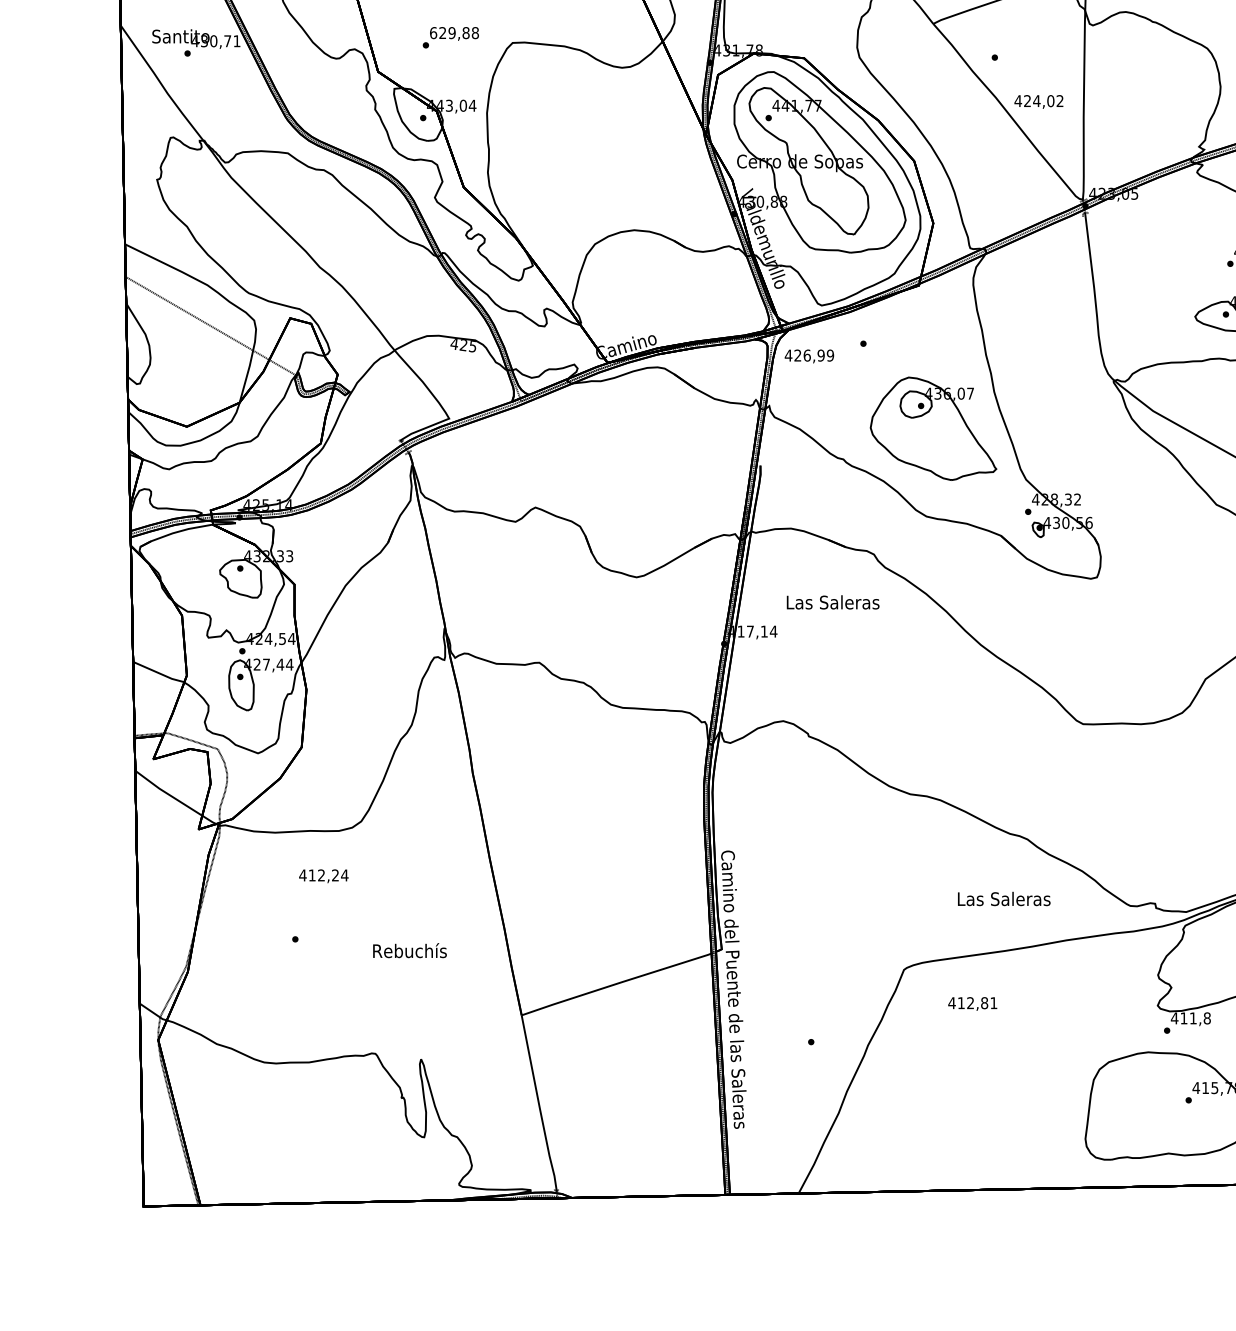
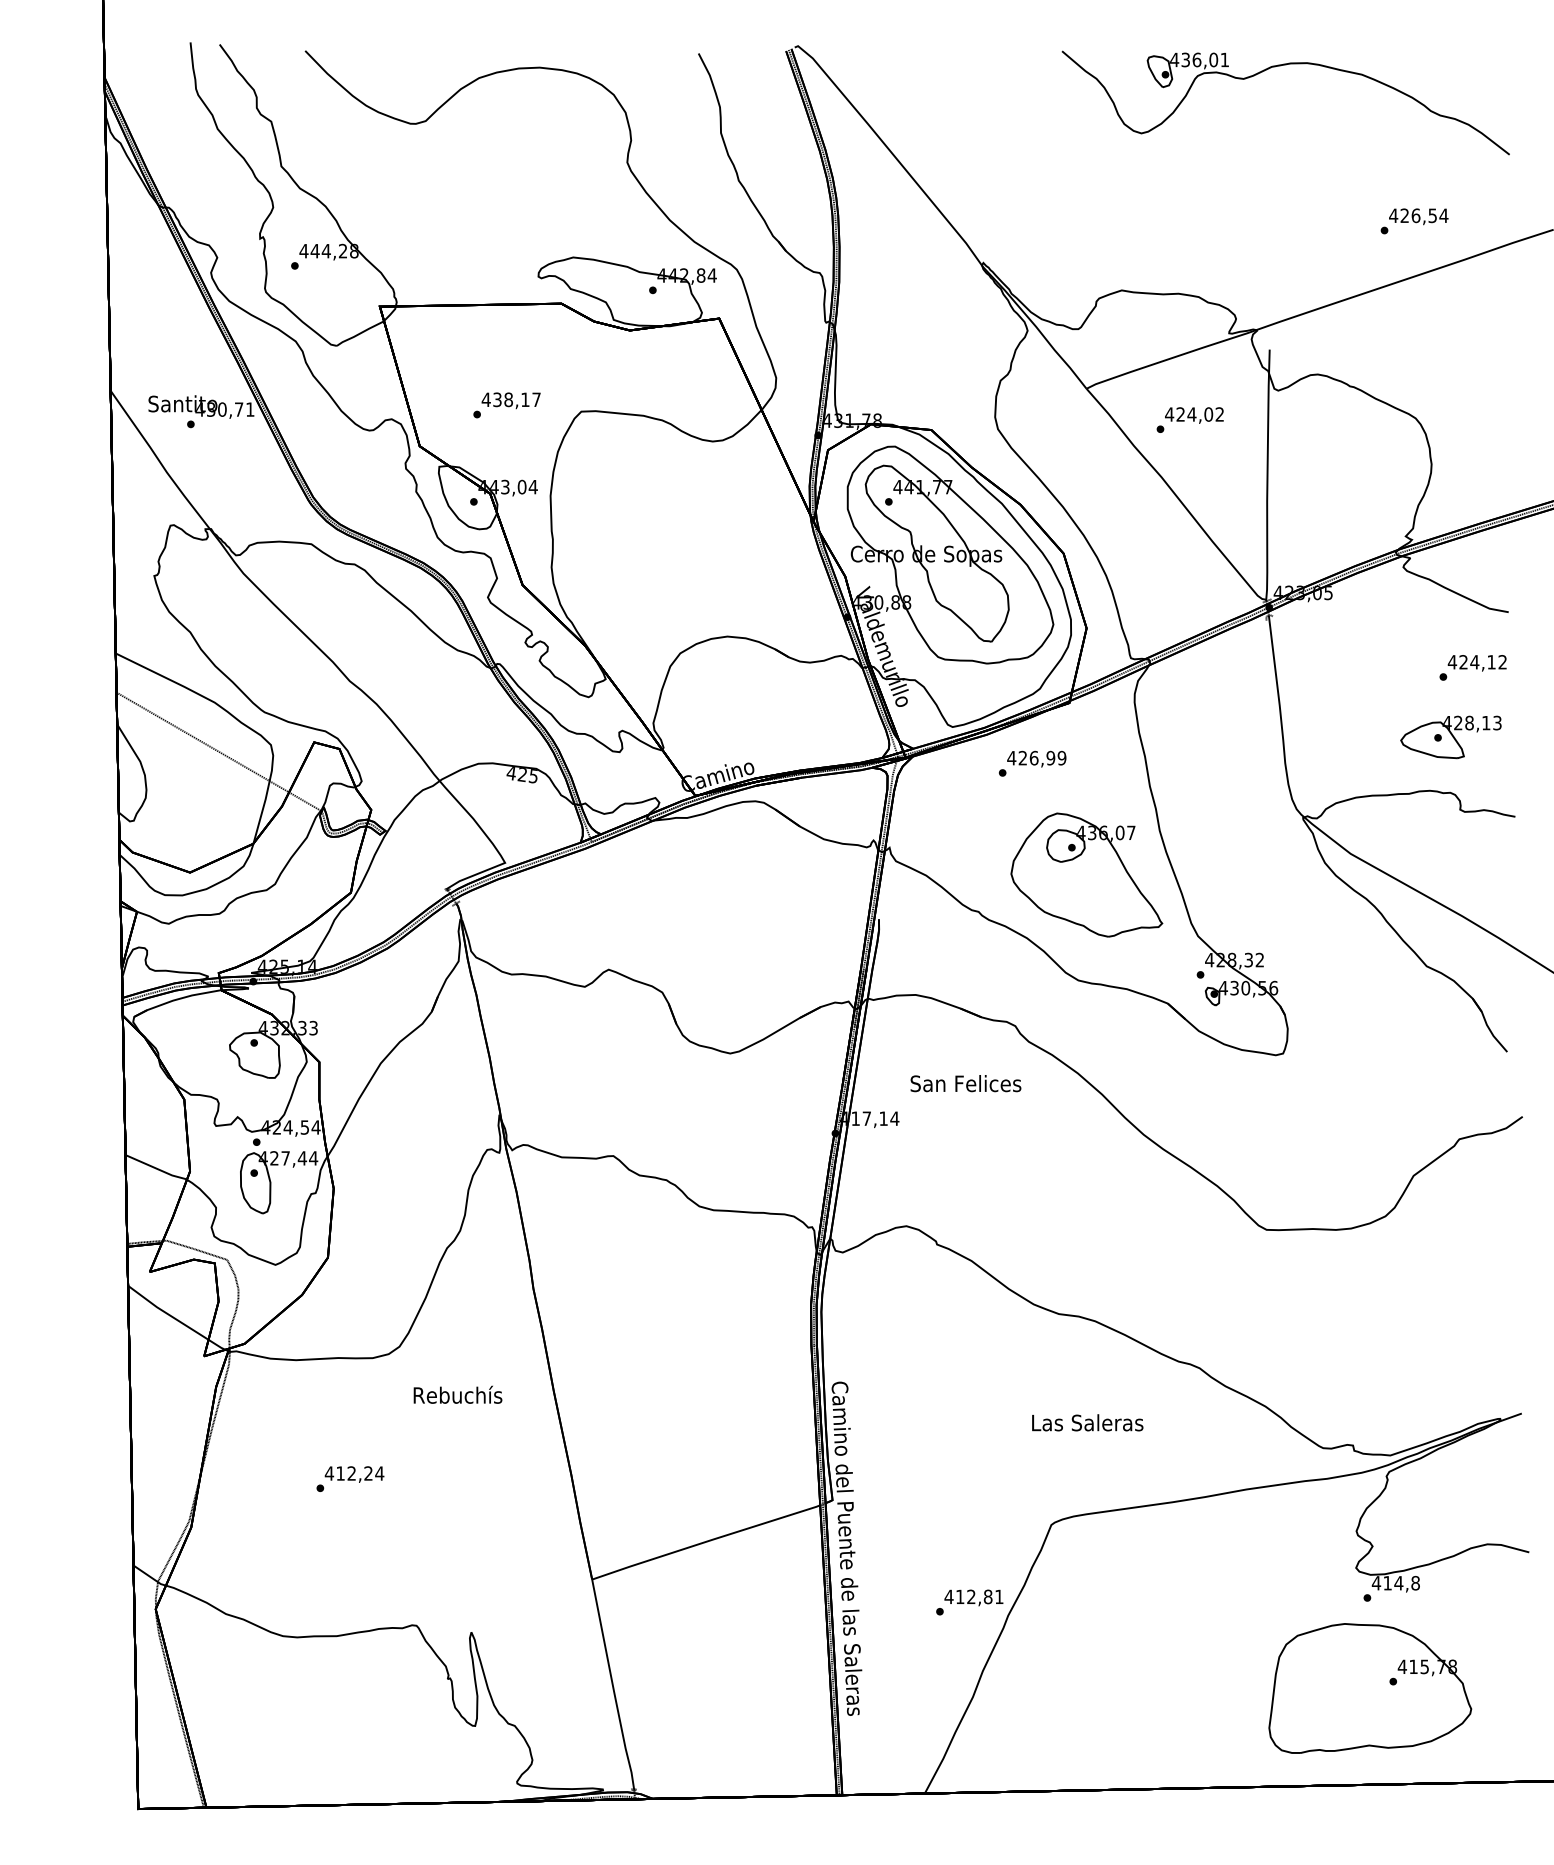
text: (453, 32) -> (510, 399), 629,88 -> 438,17
text: (1038, 101) -> (1194, 415), moved
text: (809, 355) -> (1036, 758), moved
text: (832, 602) -> (965, 1083), Las Saleras -> San Felices
text: (323, 876) -> (354, 1474), moved
text: (1004, 898) -> (1087, 1422), moved
text: (409, 950) -> (457, 1394), moved
text: (972, 1003) -> (973, 1597), moved
text: (1193, 1018) -> (1398, 1583), 411,8 -> 414,8

